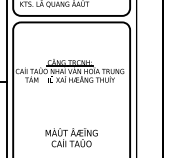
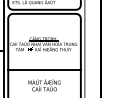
line: (71, 113) -> (44, 70), added

